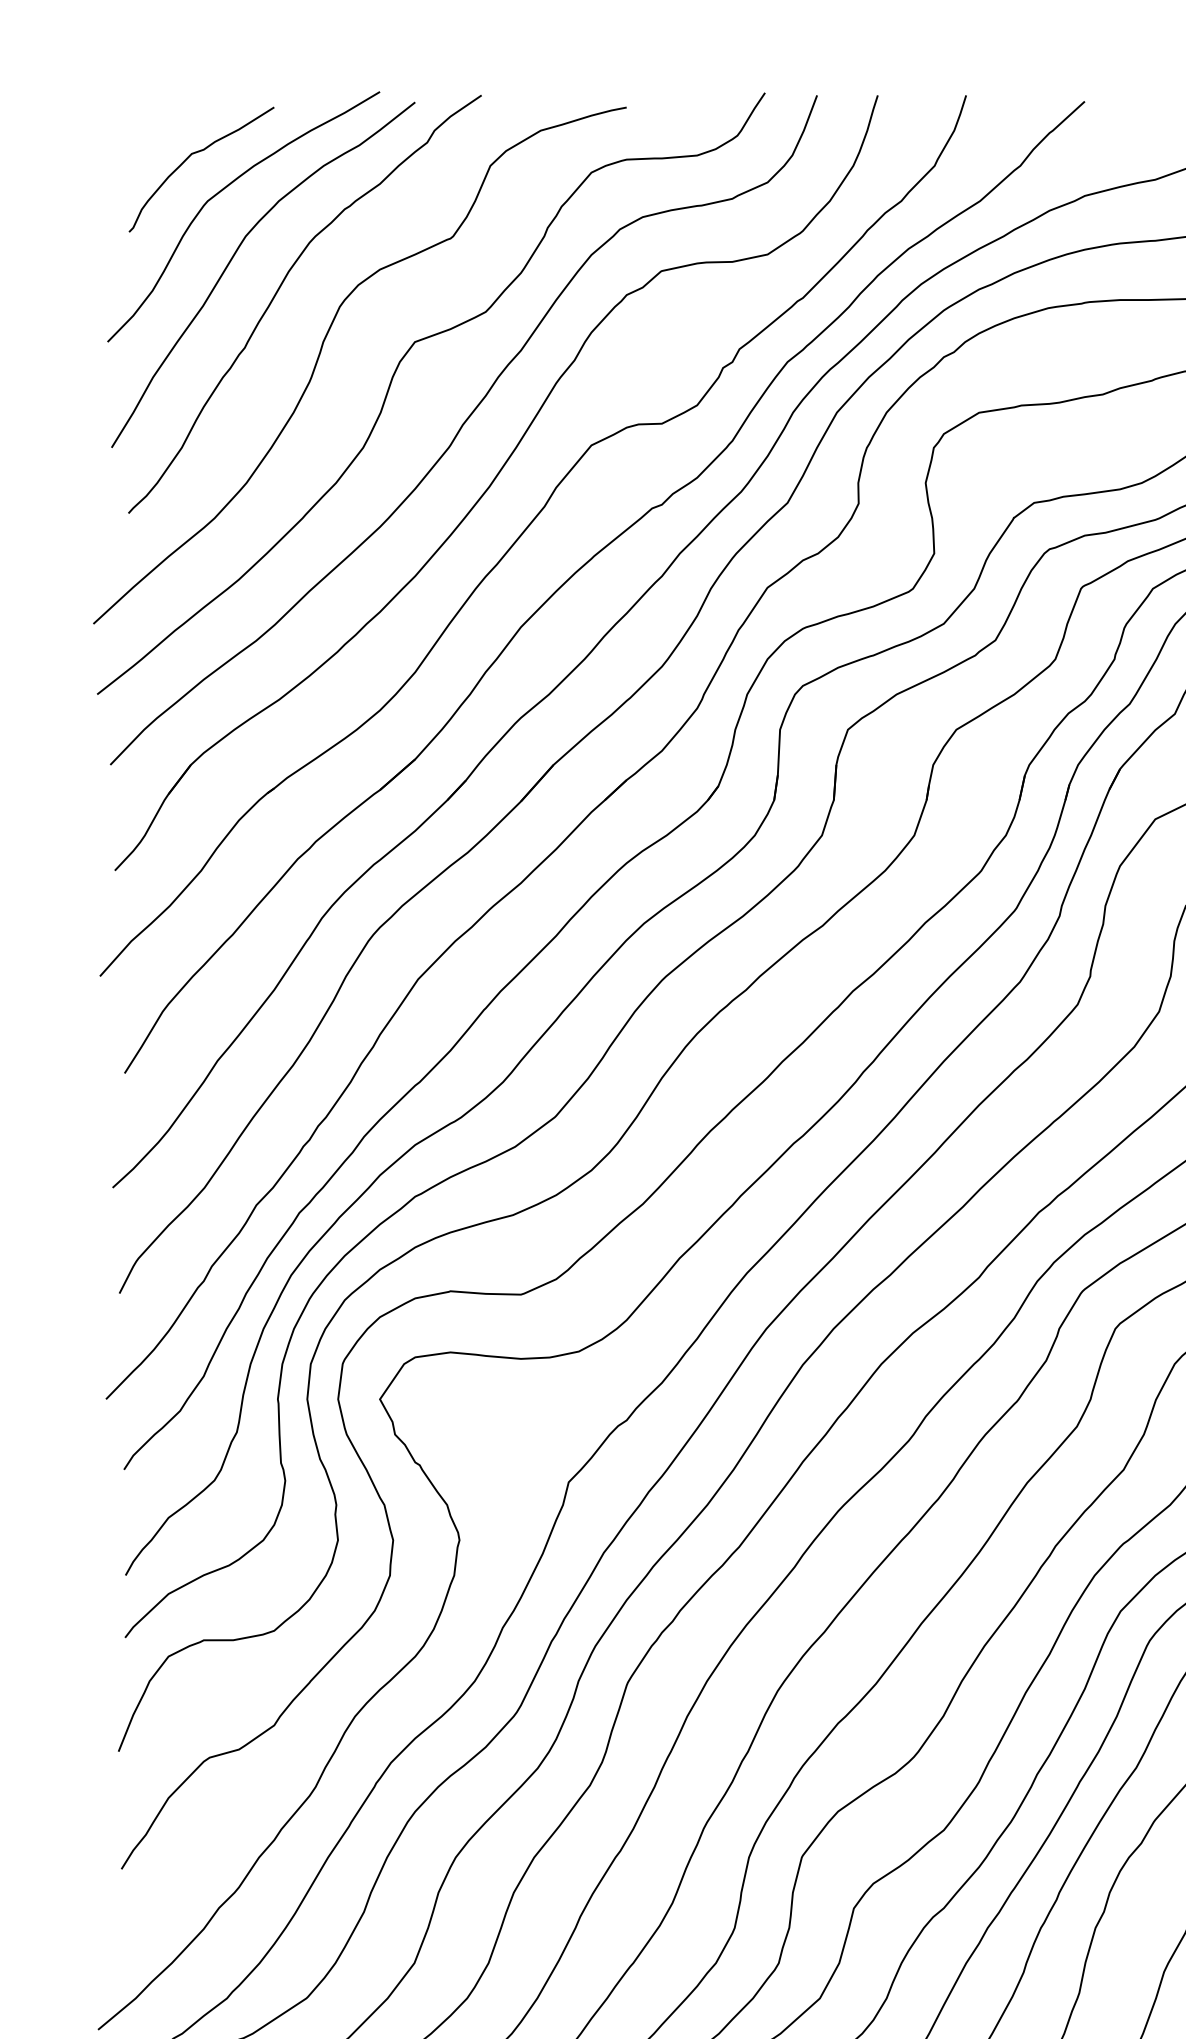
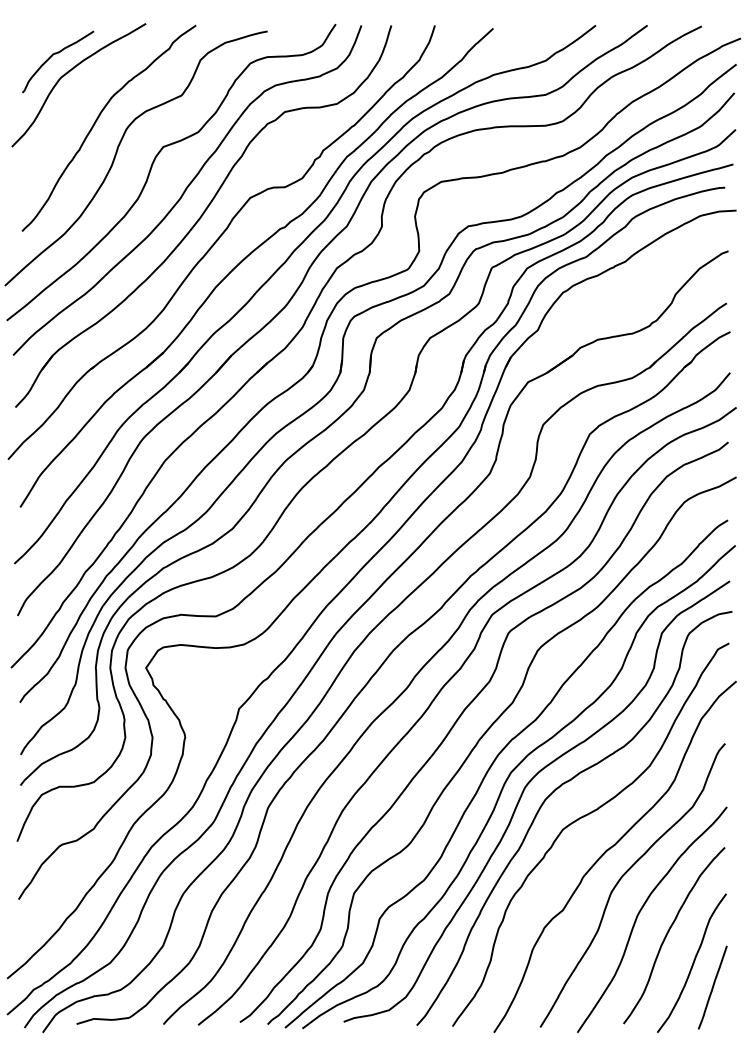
curve: (234, 257) -> (74, 105), removed

